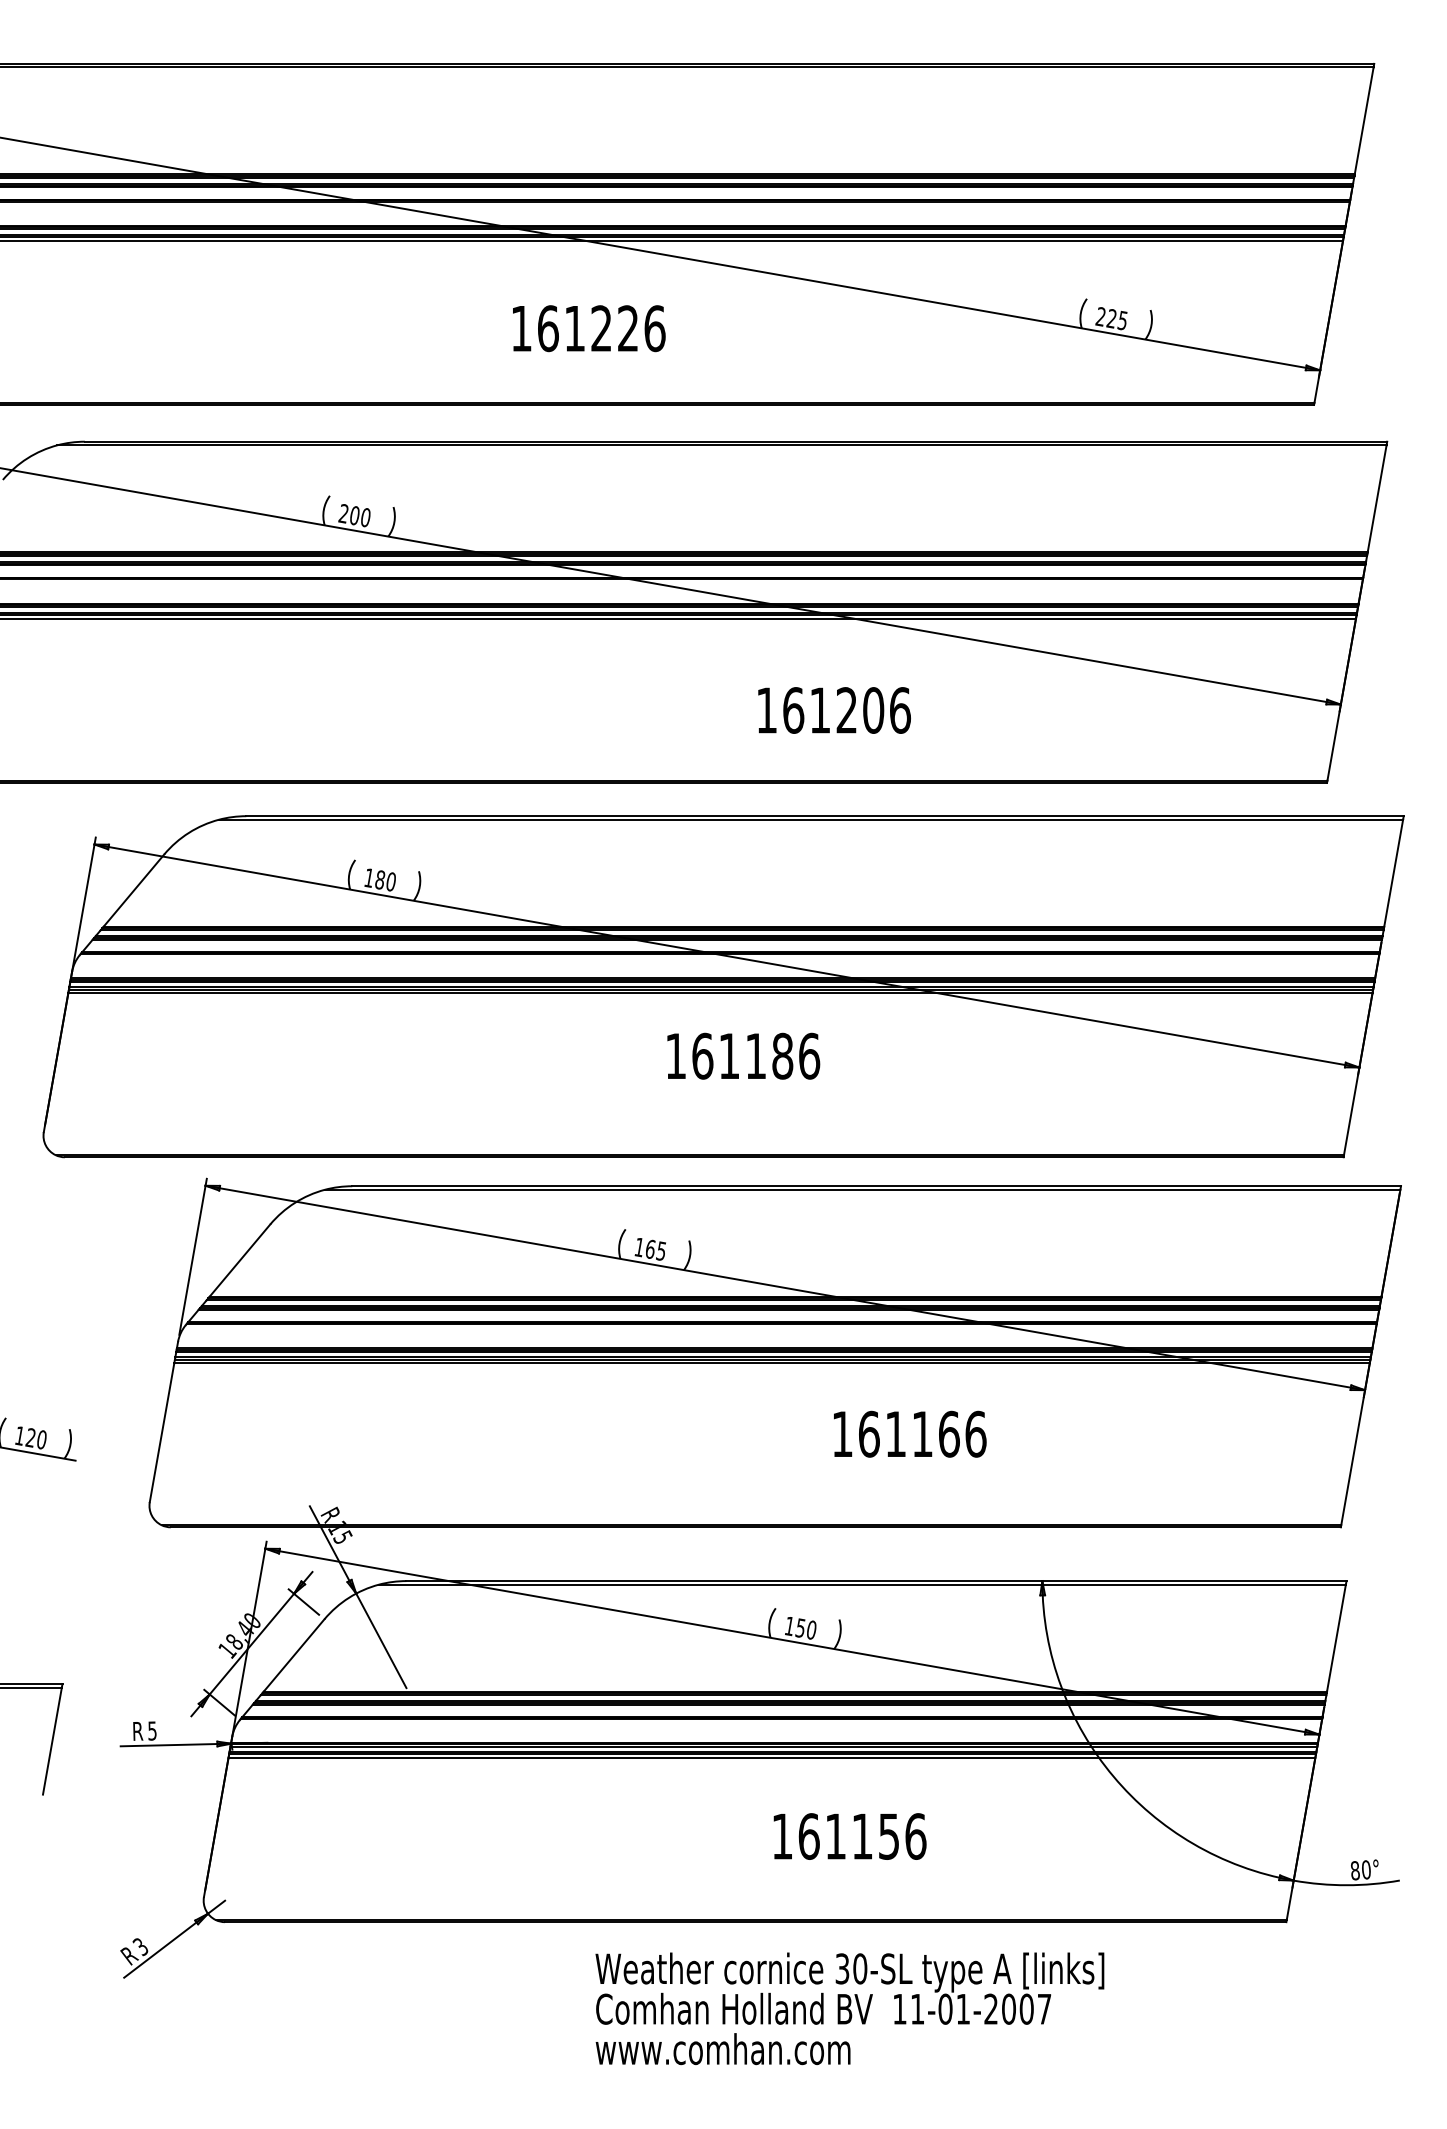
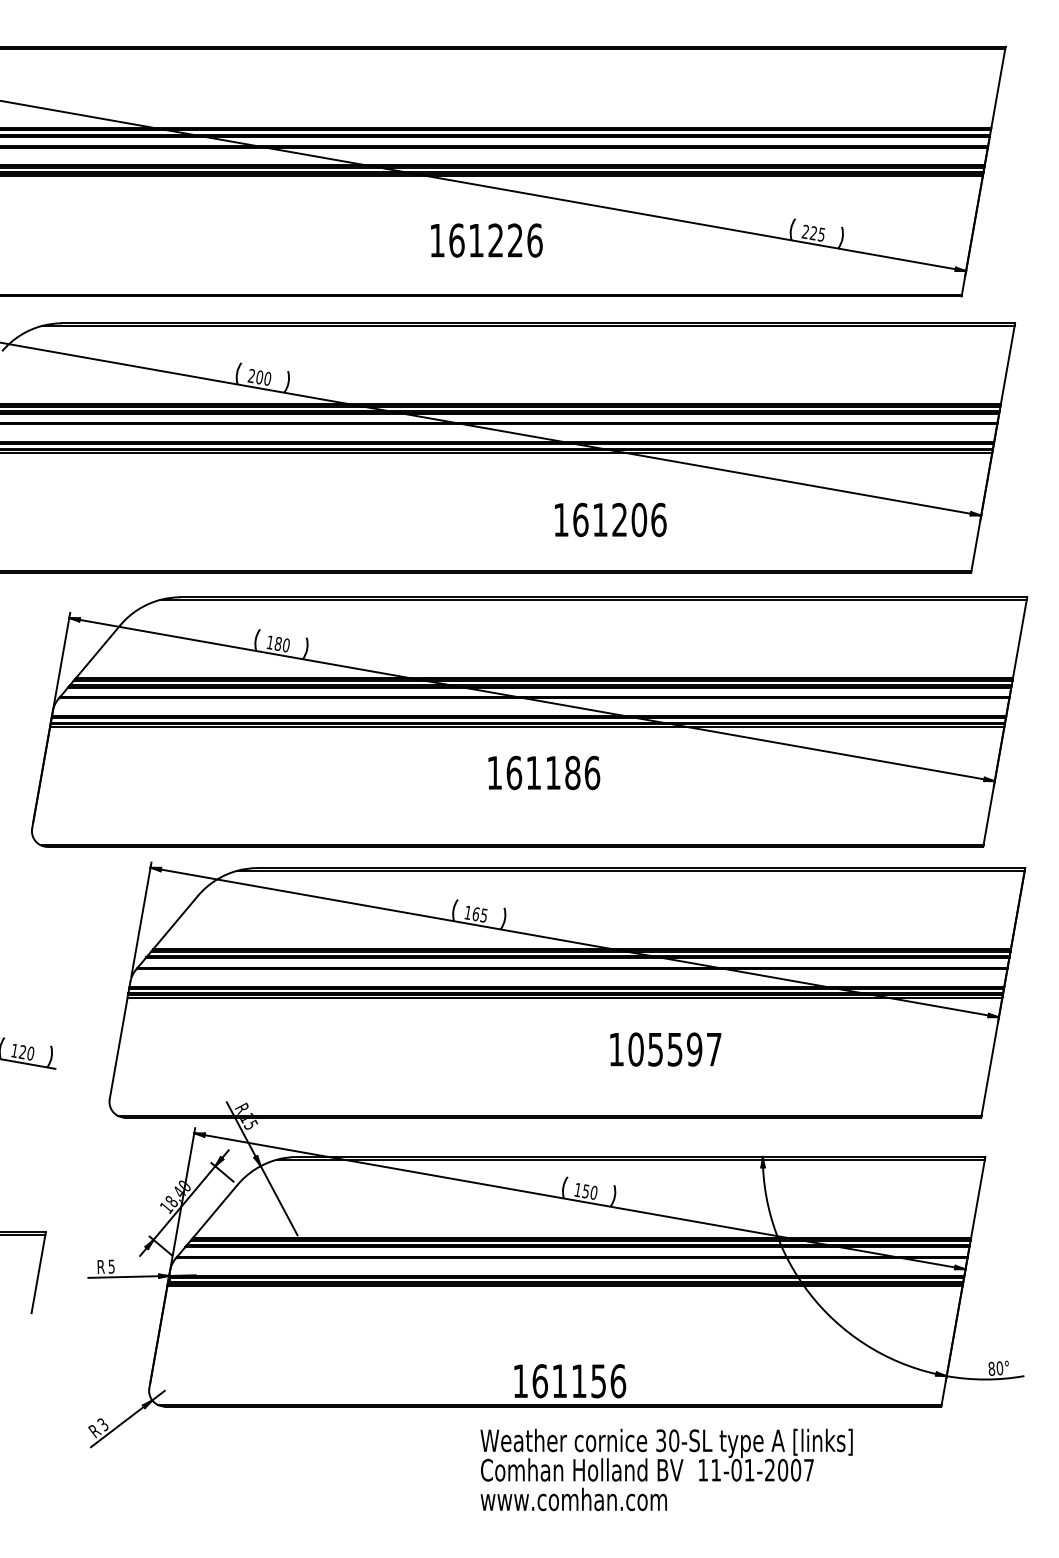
text: (589, 328) -> (487, 240), moved
text: (922, 1433) -> (675, 1048), 161166 -> 105597
text: (849, 1836) -> (569, 1381), moved
text: (849, 2008) -> (666, 1469), moved

